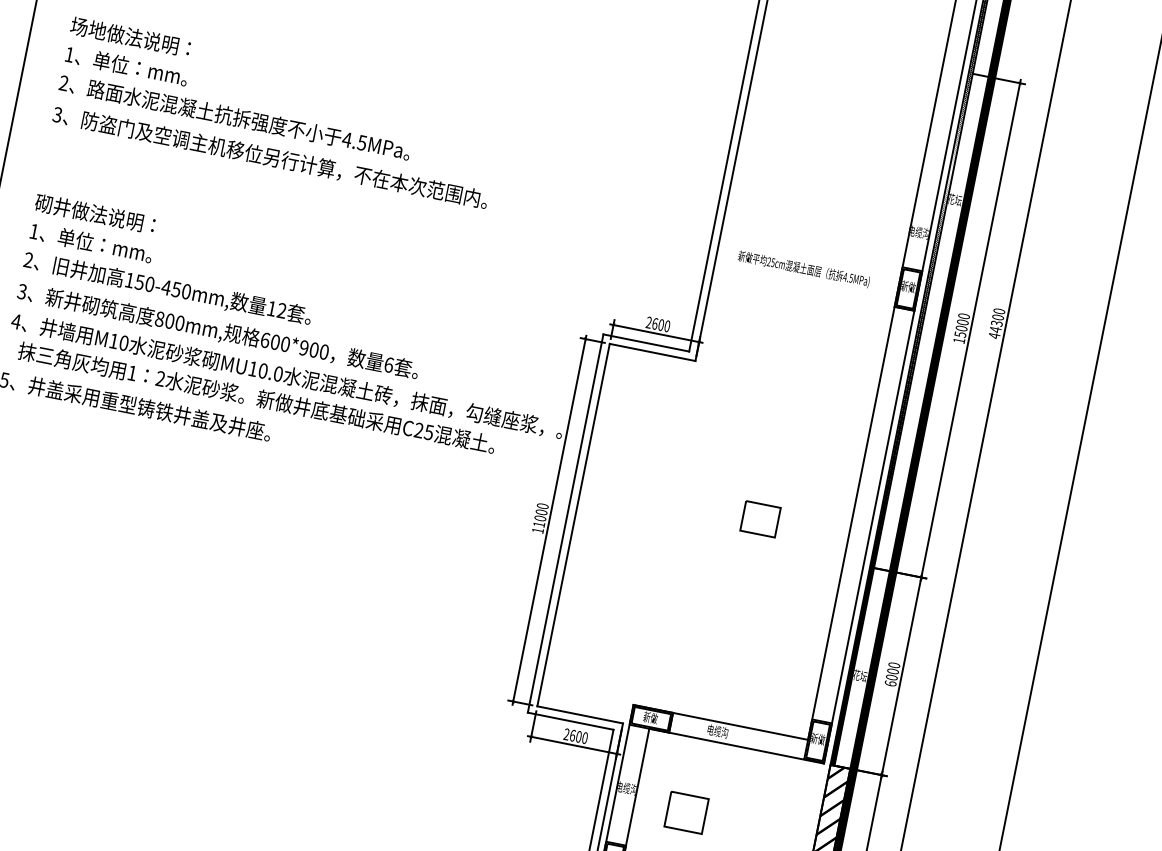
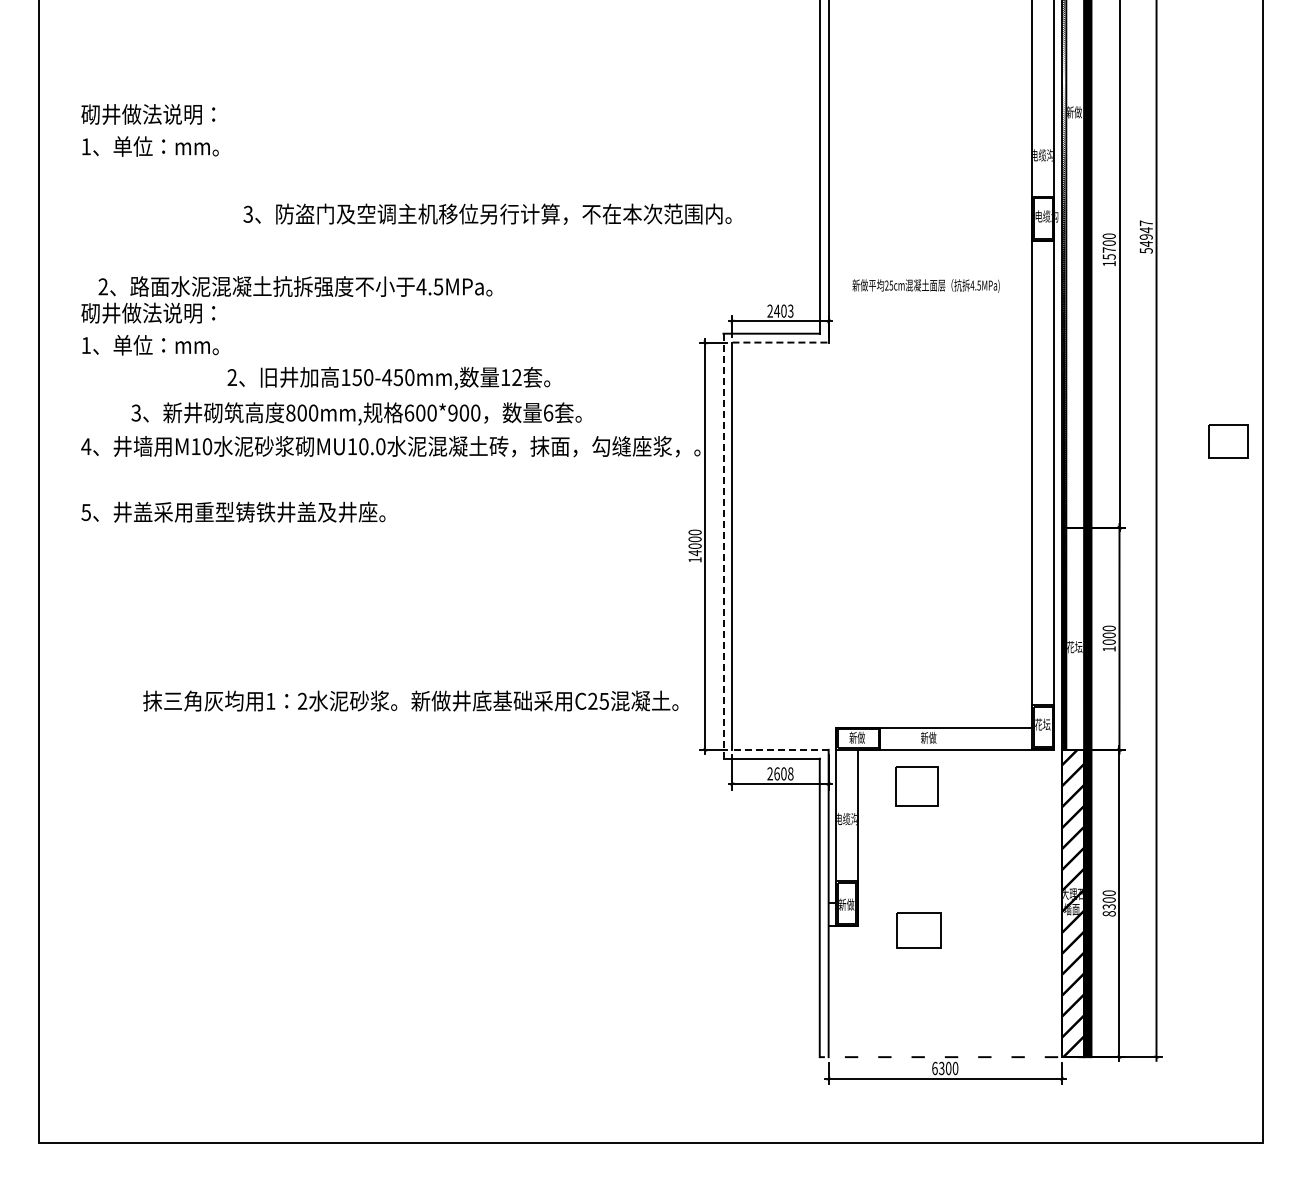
text: (87, 28) -> (100, 114), 场地做法说明： -> 砌井做法说明：
text: (235, 117) -> (295, 286), moved
text: (270, 156) -> (487, 213), moved
text: (955, 199) -> (1074, 112), 花坛 -> 新做
text: (803, 268) -> (925, 285), moved
text: (167, 287) -> (388, 377), moved
text: (911, 287) -> (1046, 216), 新做 -> 电缆沟
text: (996, 322) -> (1145, 236), 44300 -> 54947
text: (660, 324) -> (783, 310), 2600 -> 2403
text: (961, 327) -> (1108, 249), 15000 -> 15700
text: (218, 331) -> (356, 413), moved
line: (653, 352) -> (781, 342), solid -> dashed
text: (256, 397) -> (410, 700), moved
part: (760, 519) -> (1228, 441), moved
line: (565, 523) -> (723, 546), solid -> dashed
text: (538, 524) -> (694, 553), 11000 -> 14000
text: (890, 683) -> (1108, 648), 6000 -> 1000
line: (580, 714) -> (780, 749), solid -> dashed
text: (717, 730) -> (932, 737), 电缆沟 -> 新做
text: (584, 738) -> (790, 774), 2600 -> 2608
text: (817, 738) -> (1042, 724), 新做 -> 花坛
part: (686, 812) -> (916, 786), moved

